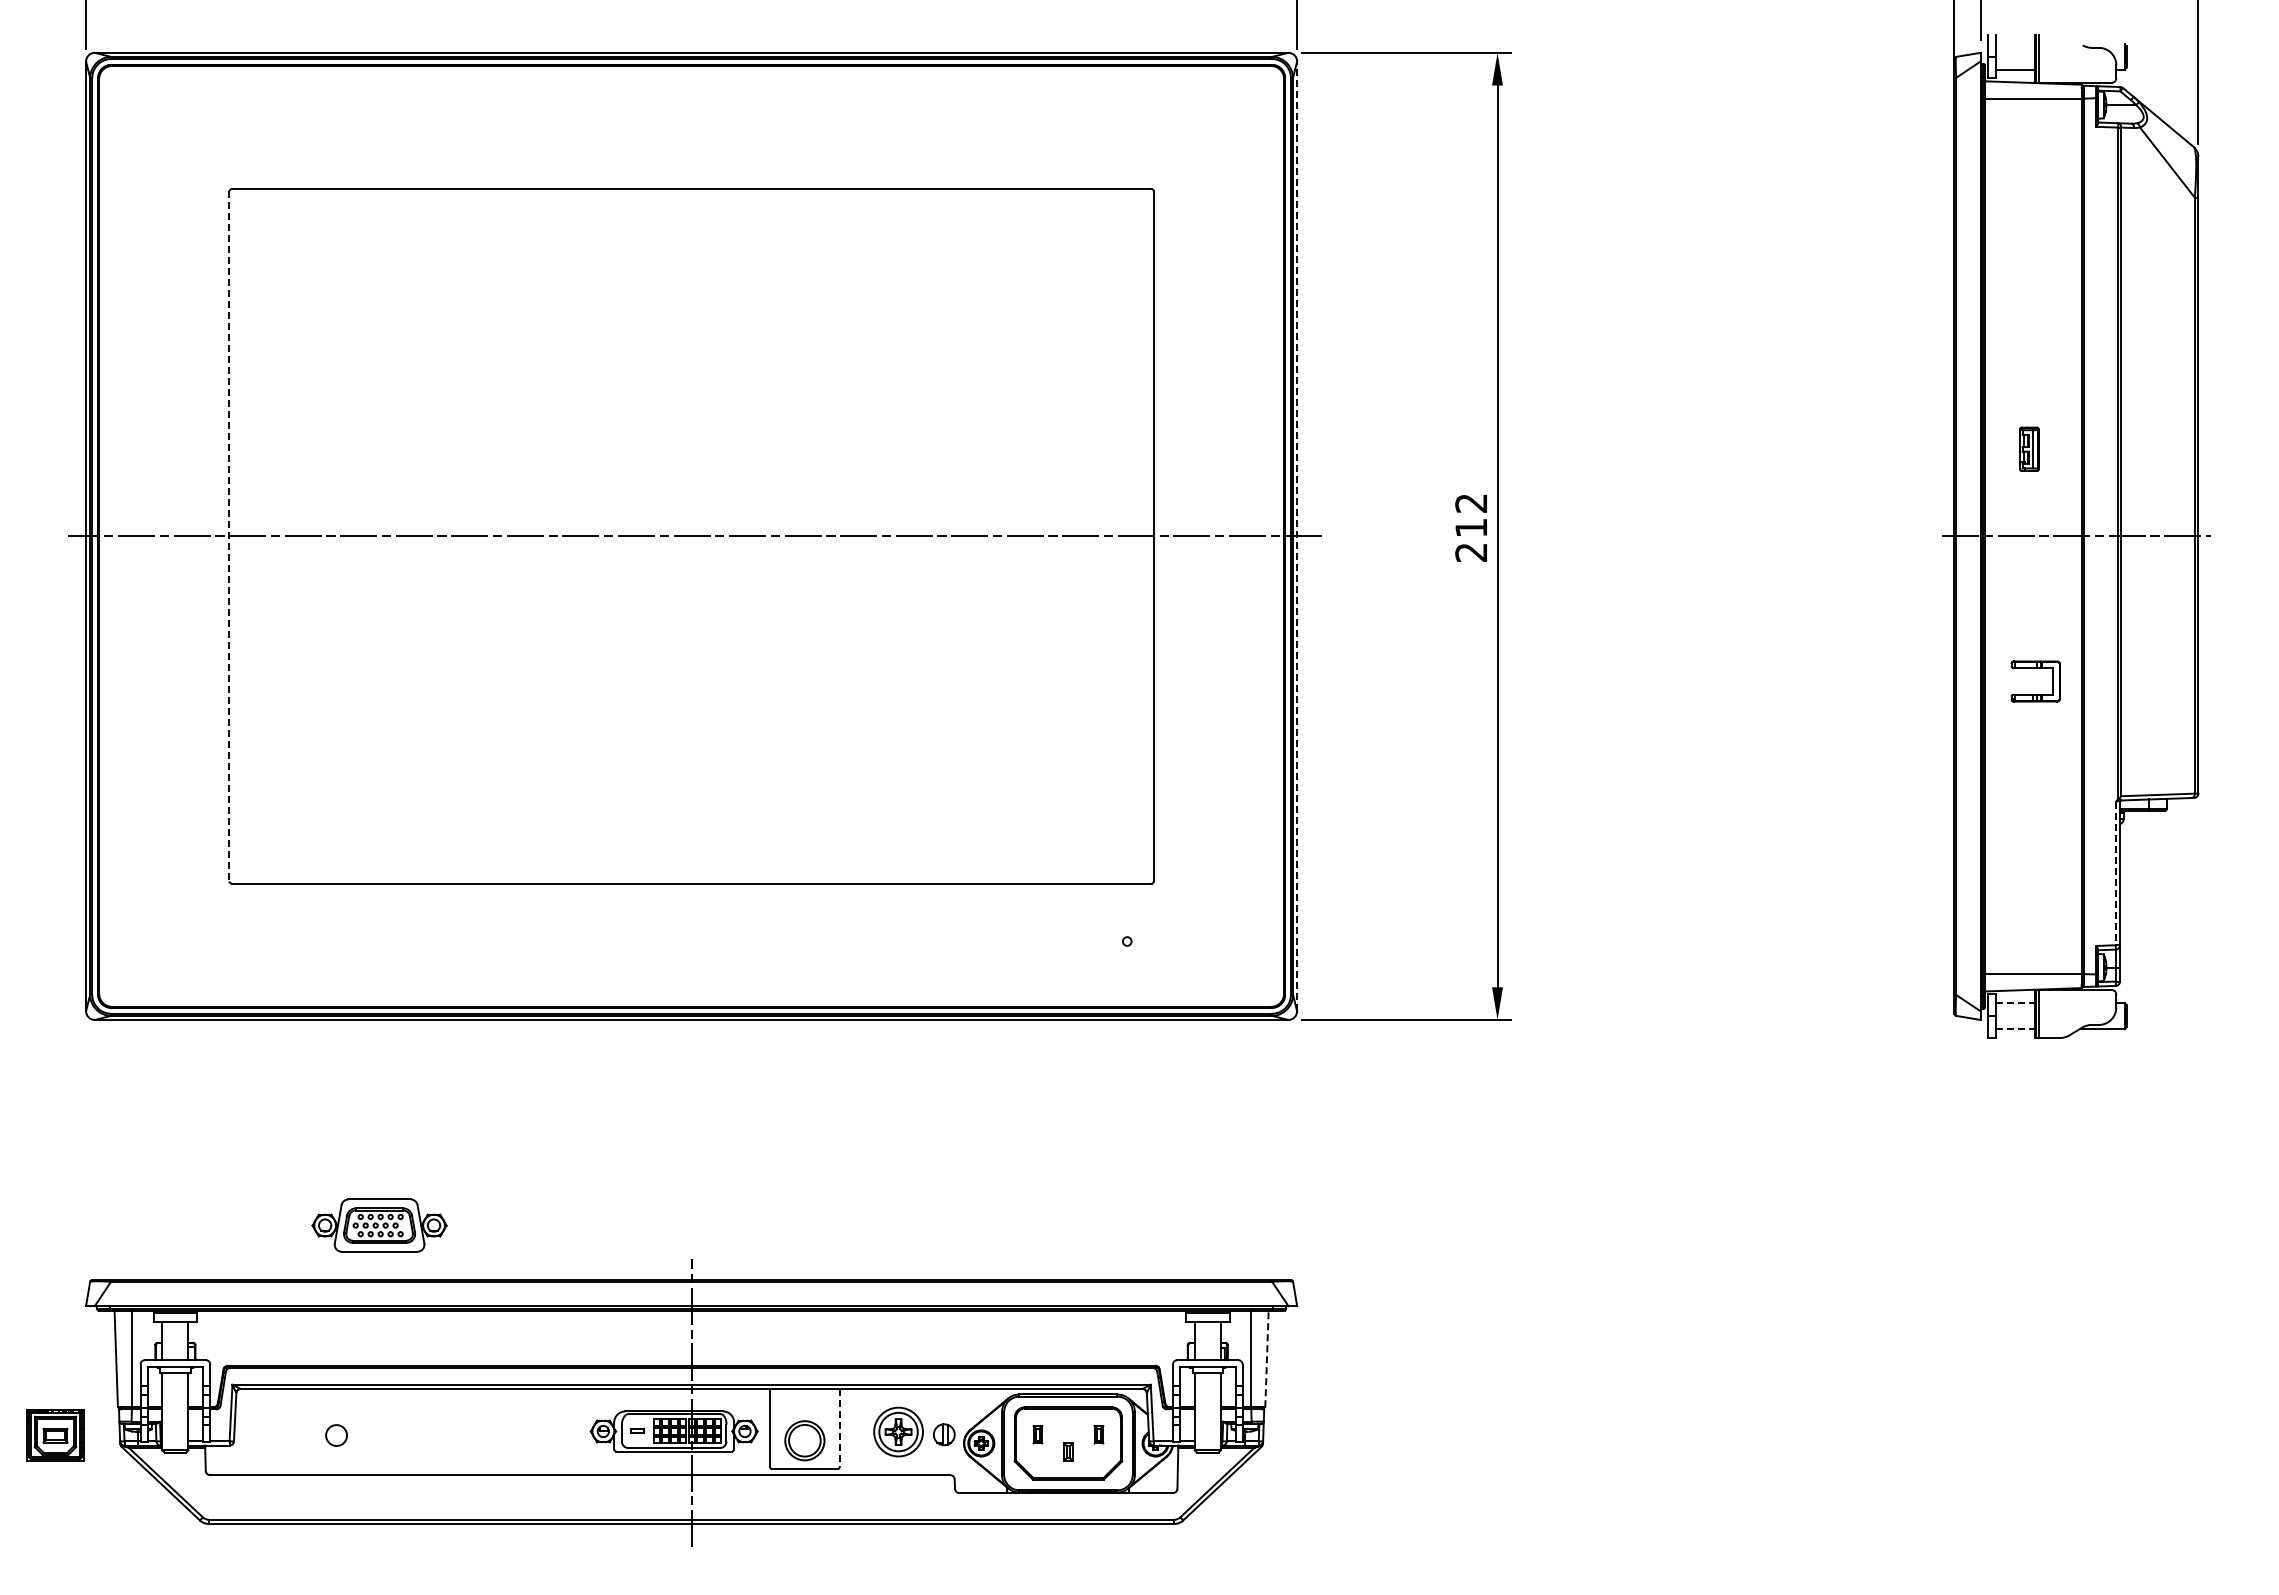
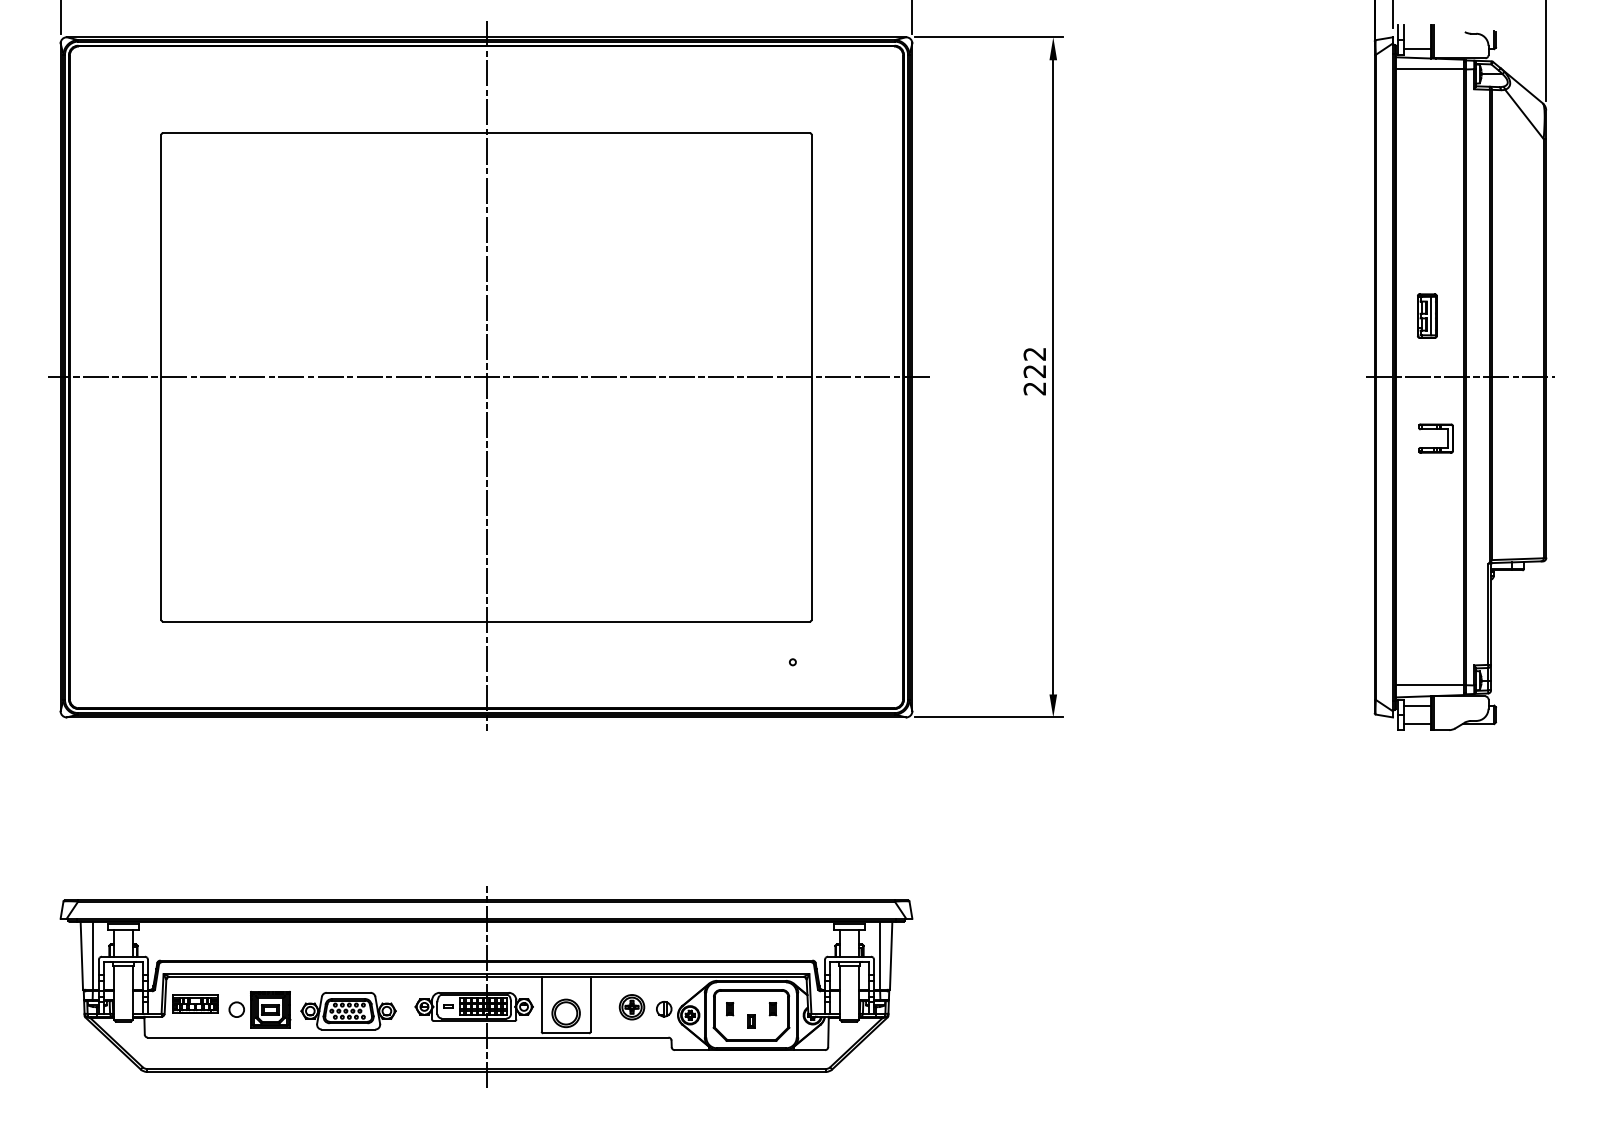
part: (2029, 449) -> (1427, 316), size x1.43
text: (1470, 528) -> (1034, 371), 212 -> 222
line: (691, 534) -> (486, 376), added
line: (229, 536) -> (161, 377), dashed -> solid
line: (1297, 536) -> (912, 377), dashed -> solid
part: (2035, 668) -> (1435, 429), moved
line: (2115, 873) -> (1487, 614), dashed -> solid
line: (2015, 1003) -> (1417, 705), dashed -> solid
line: (2015, 1029) -> (1417, 724), dashed -> solid
part: (379, 1225) -> (348, 1011), moved
line: (1267, 1358) -> (891, 955), dashed -> solid
part: (277, 1426) -> (195, 1003), added
line: (839, 1427) -> (590, 1004), dashed -> solid
part: (898, 1431) -> (632, 1006), size x0.71
part: (55, 1435) -> (270, 1009), moved

